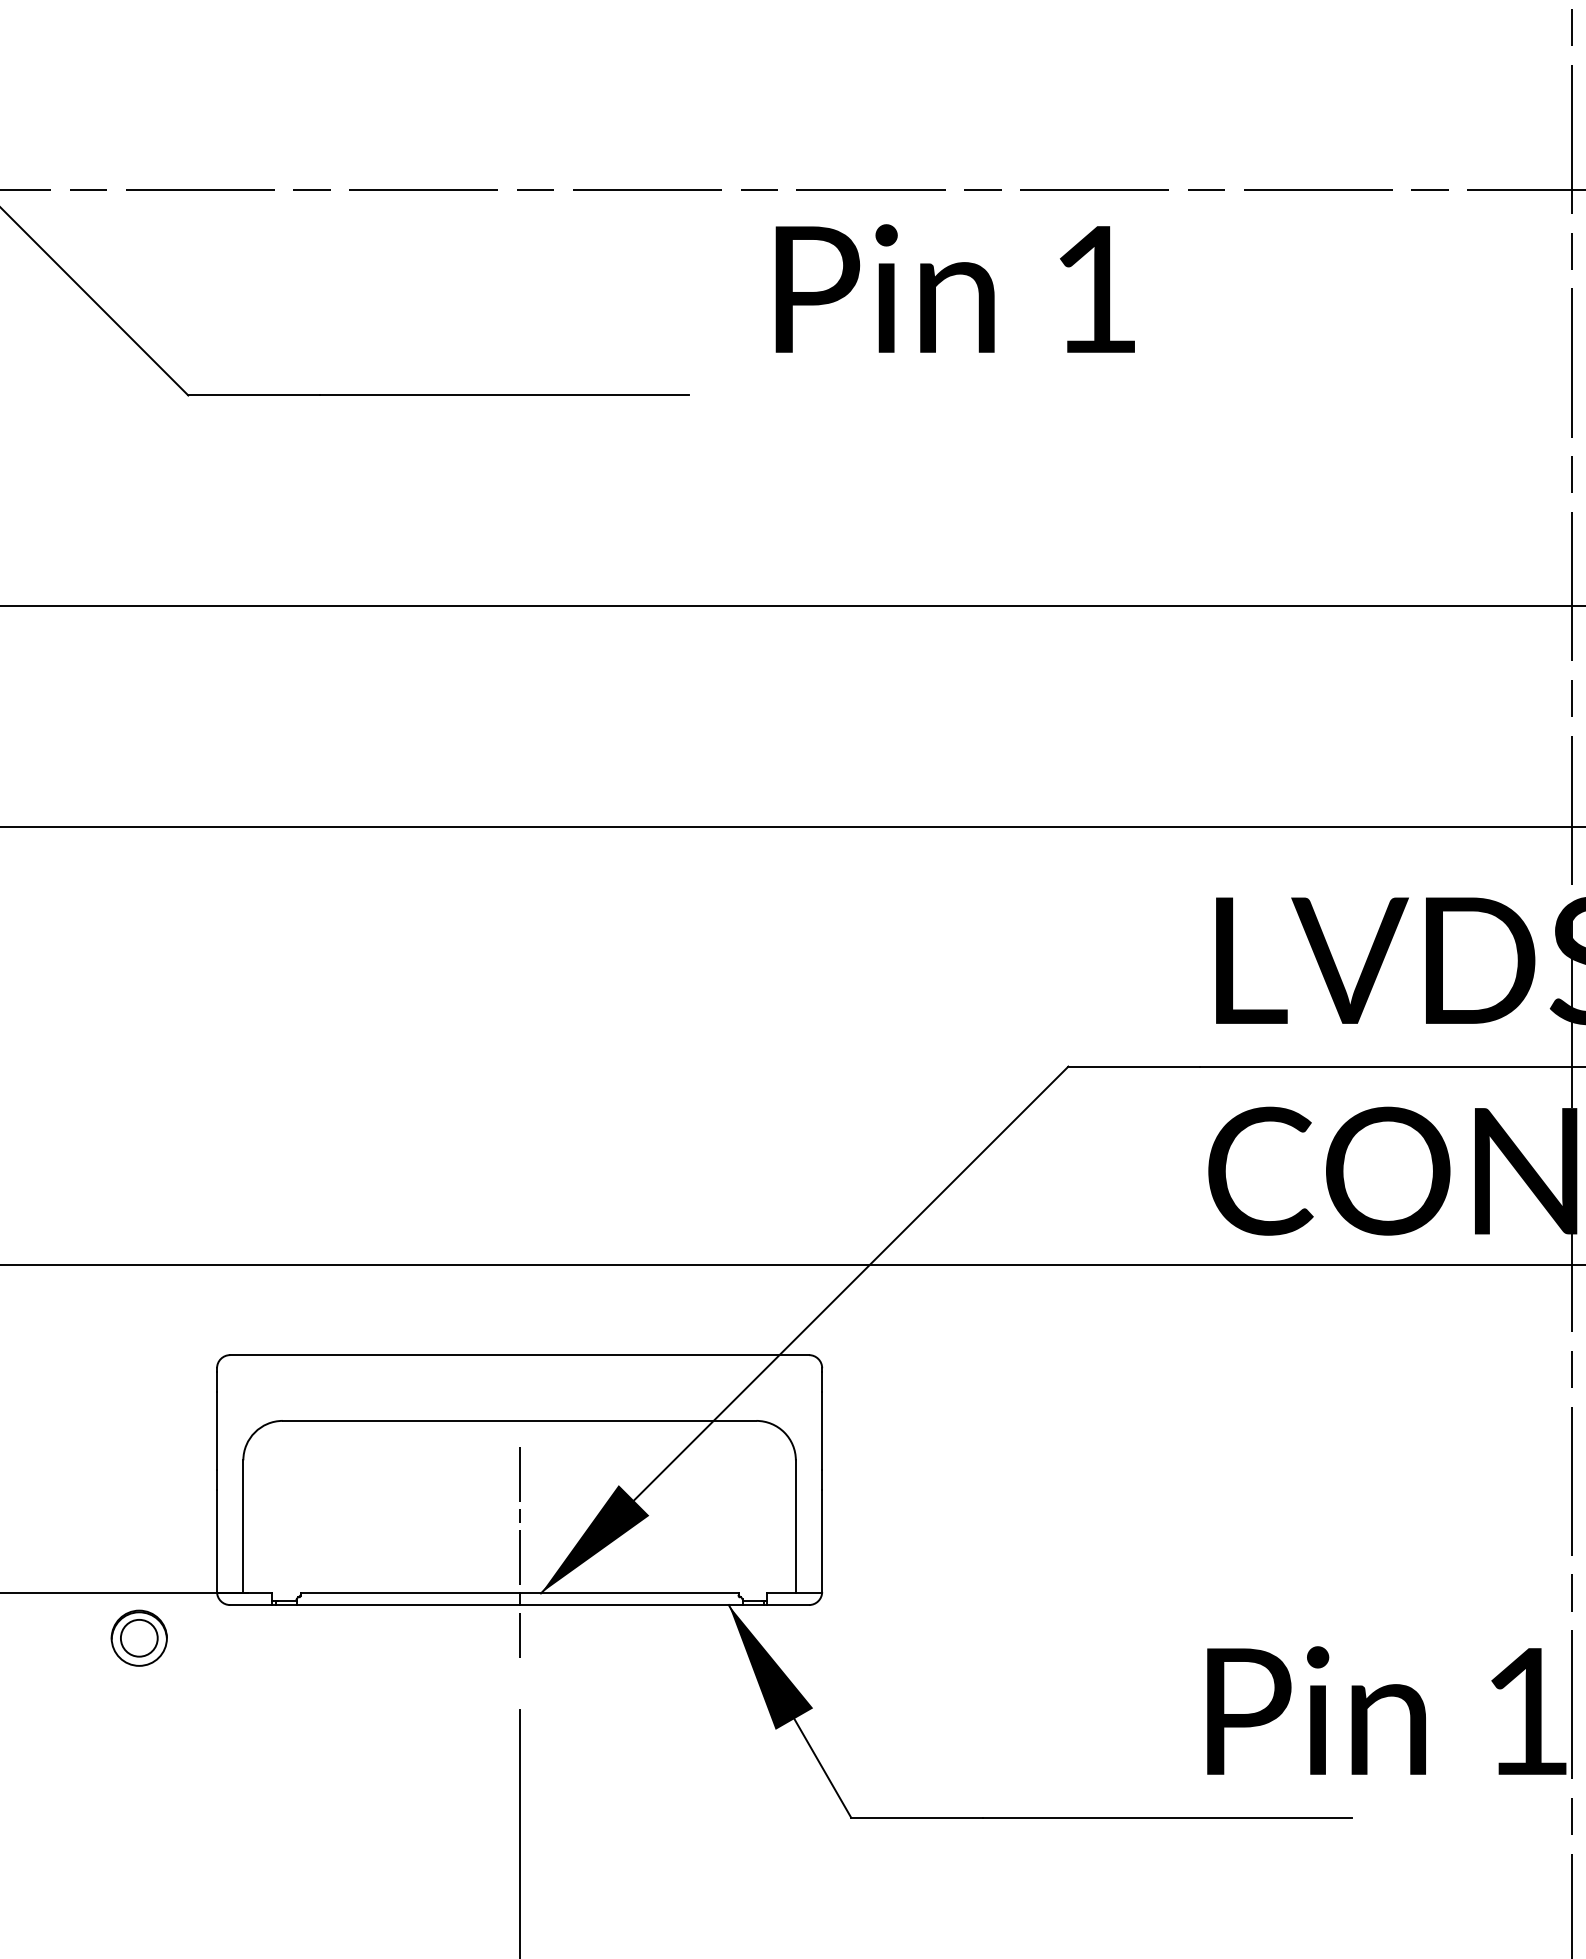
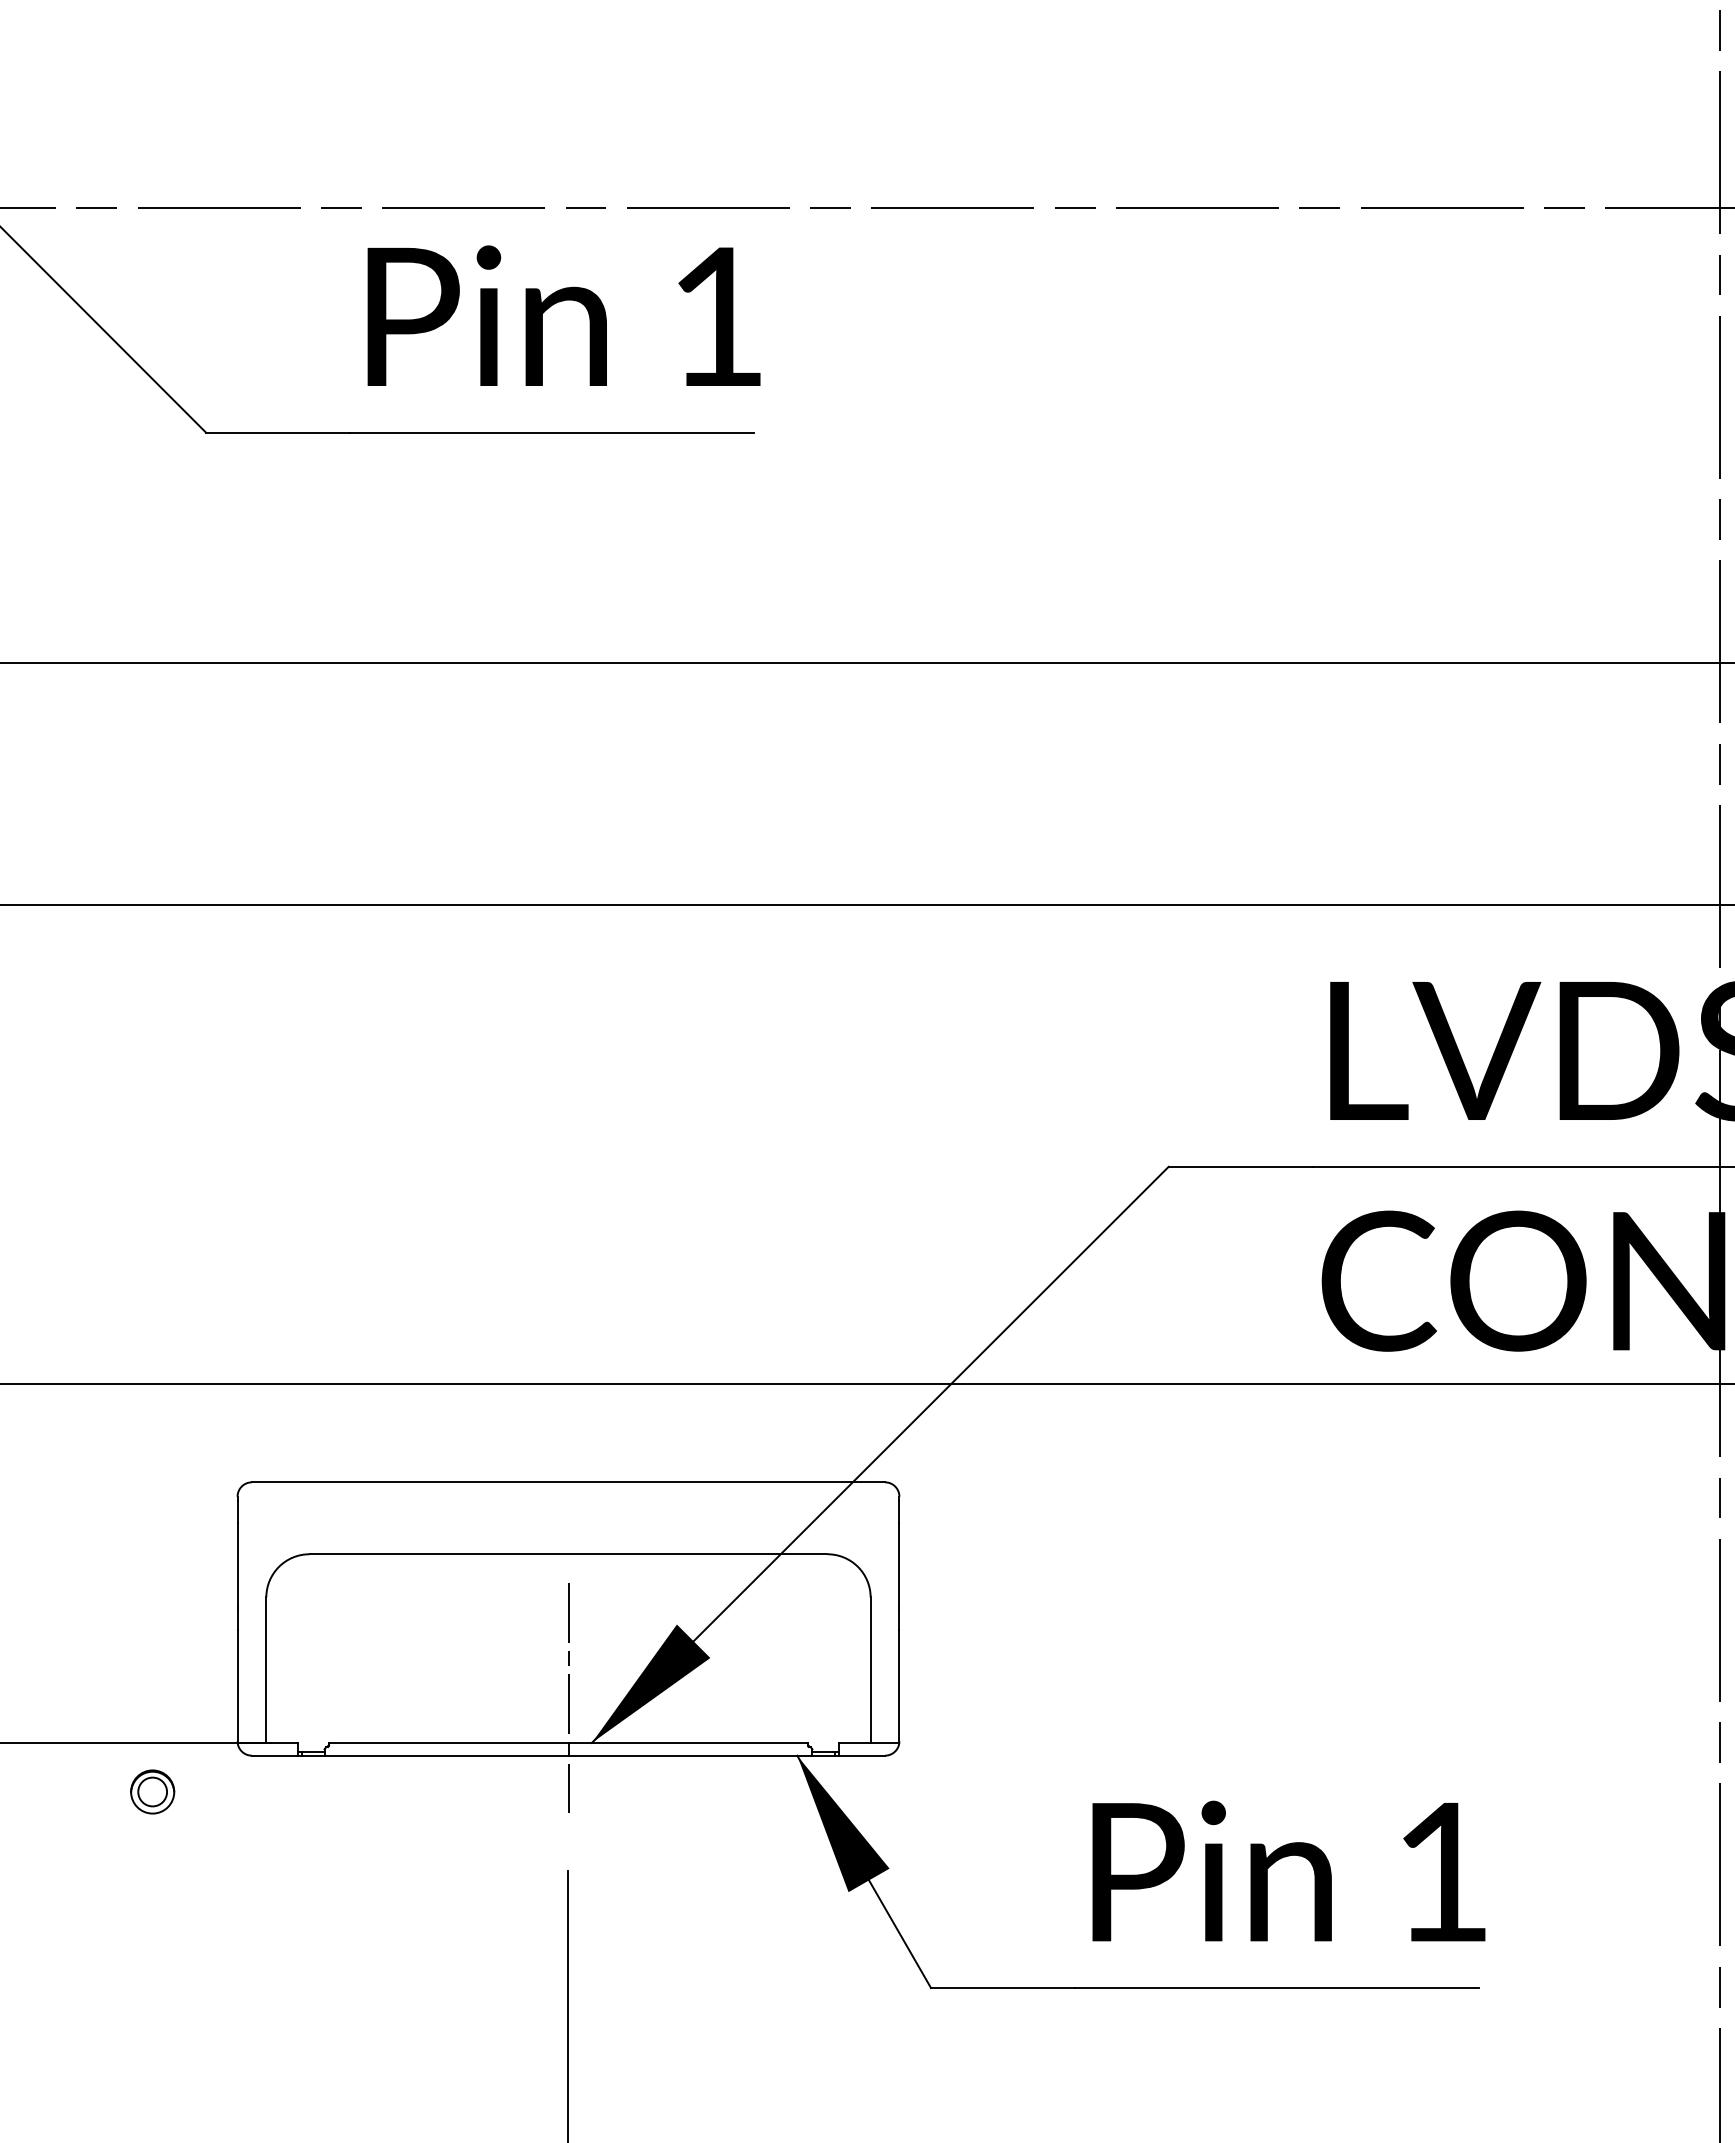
text: (954, 288) -> (563, 315), moved
part: (139, 1637) -> (152, 1791), size x0.71
text: (1386, 1710) -> (1288, 1870), moved

